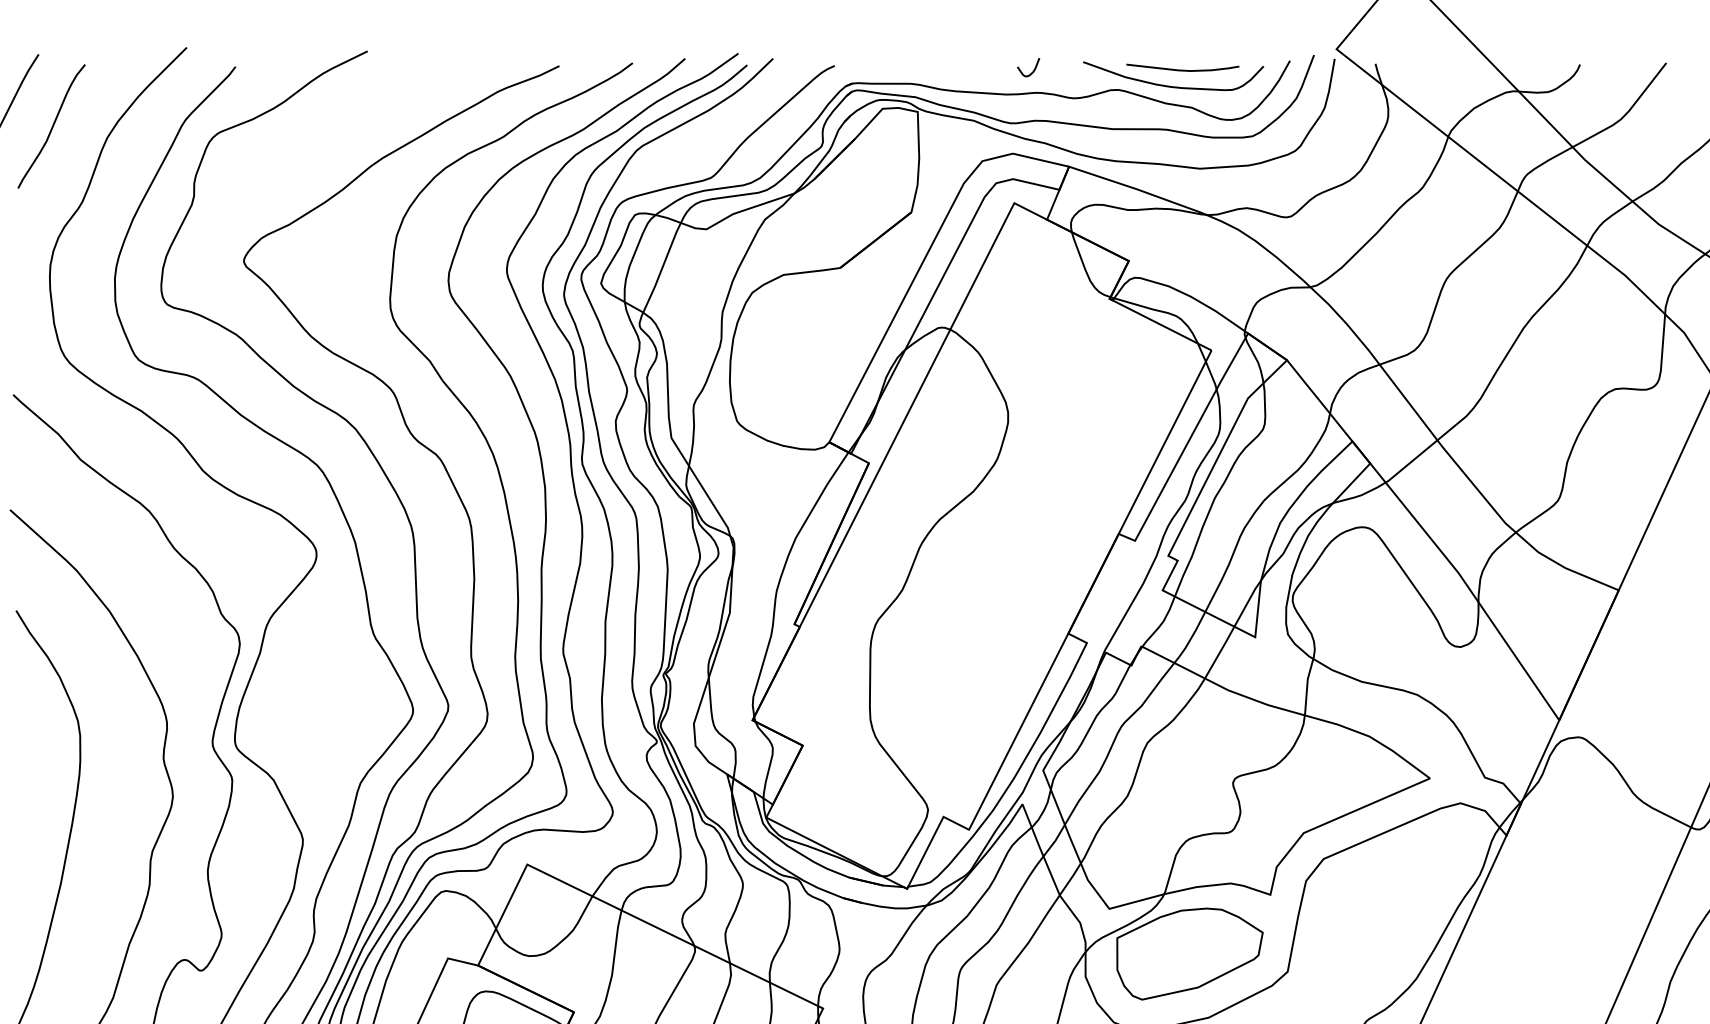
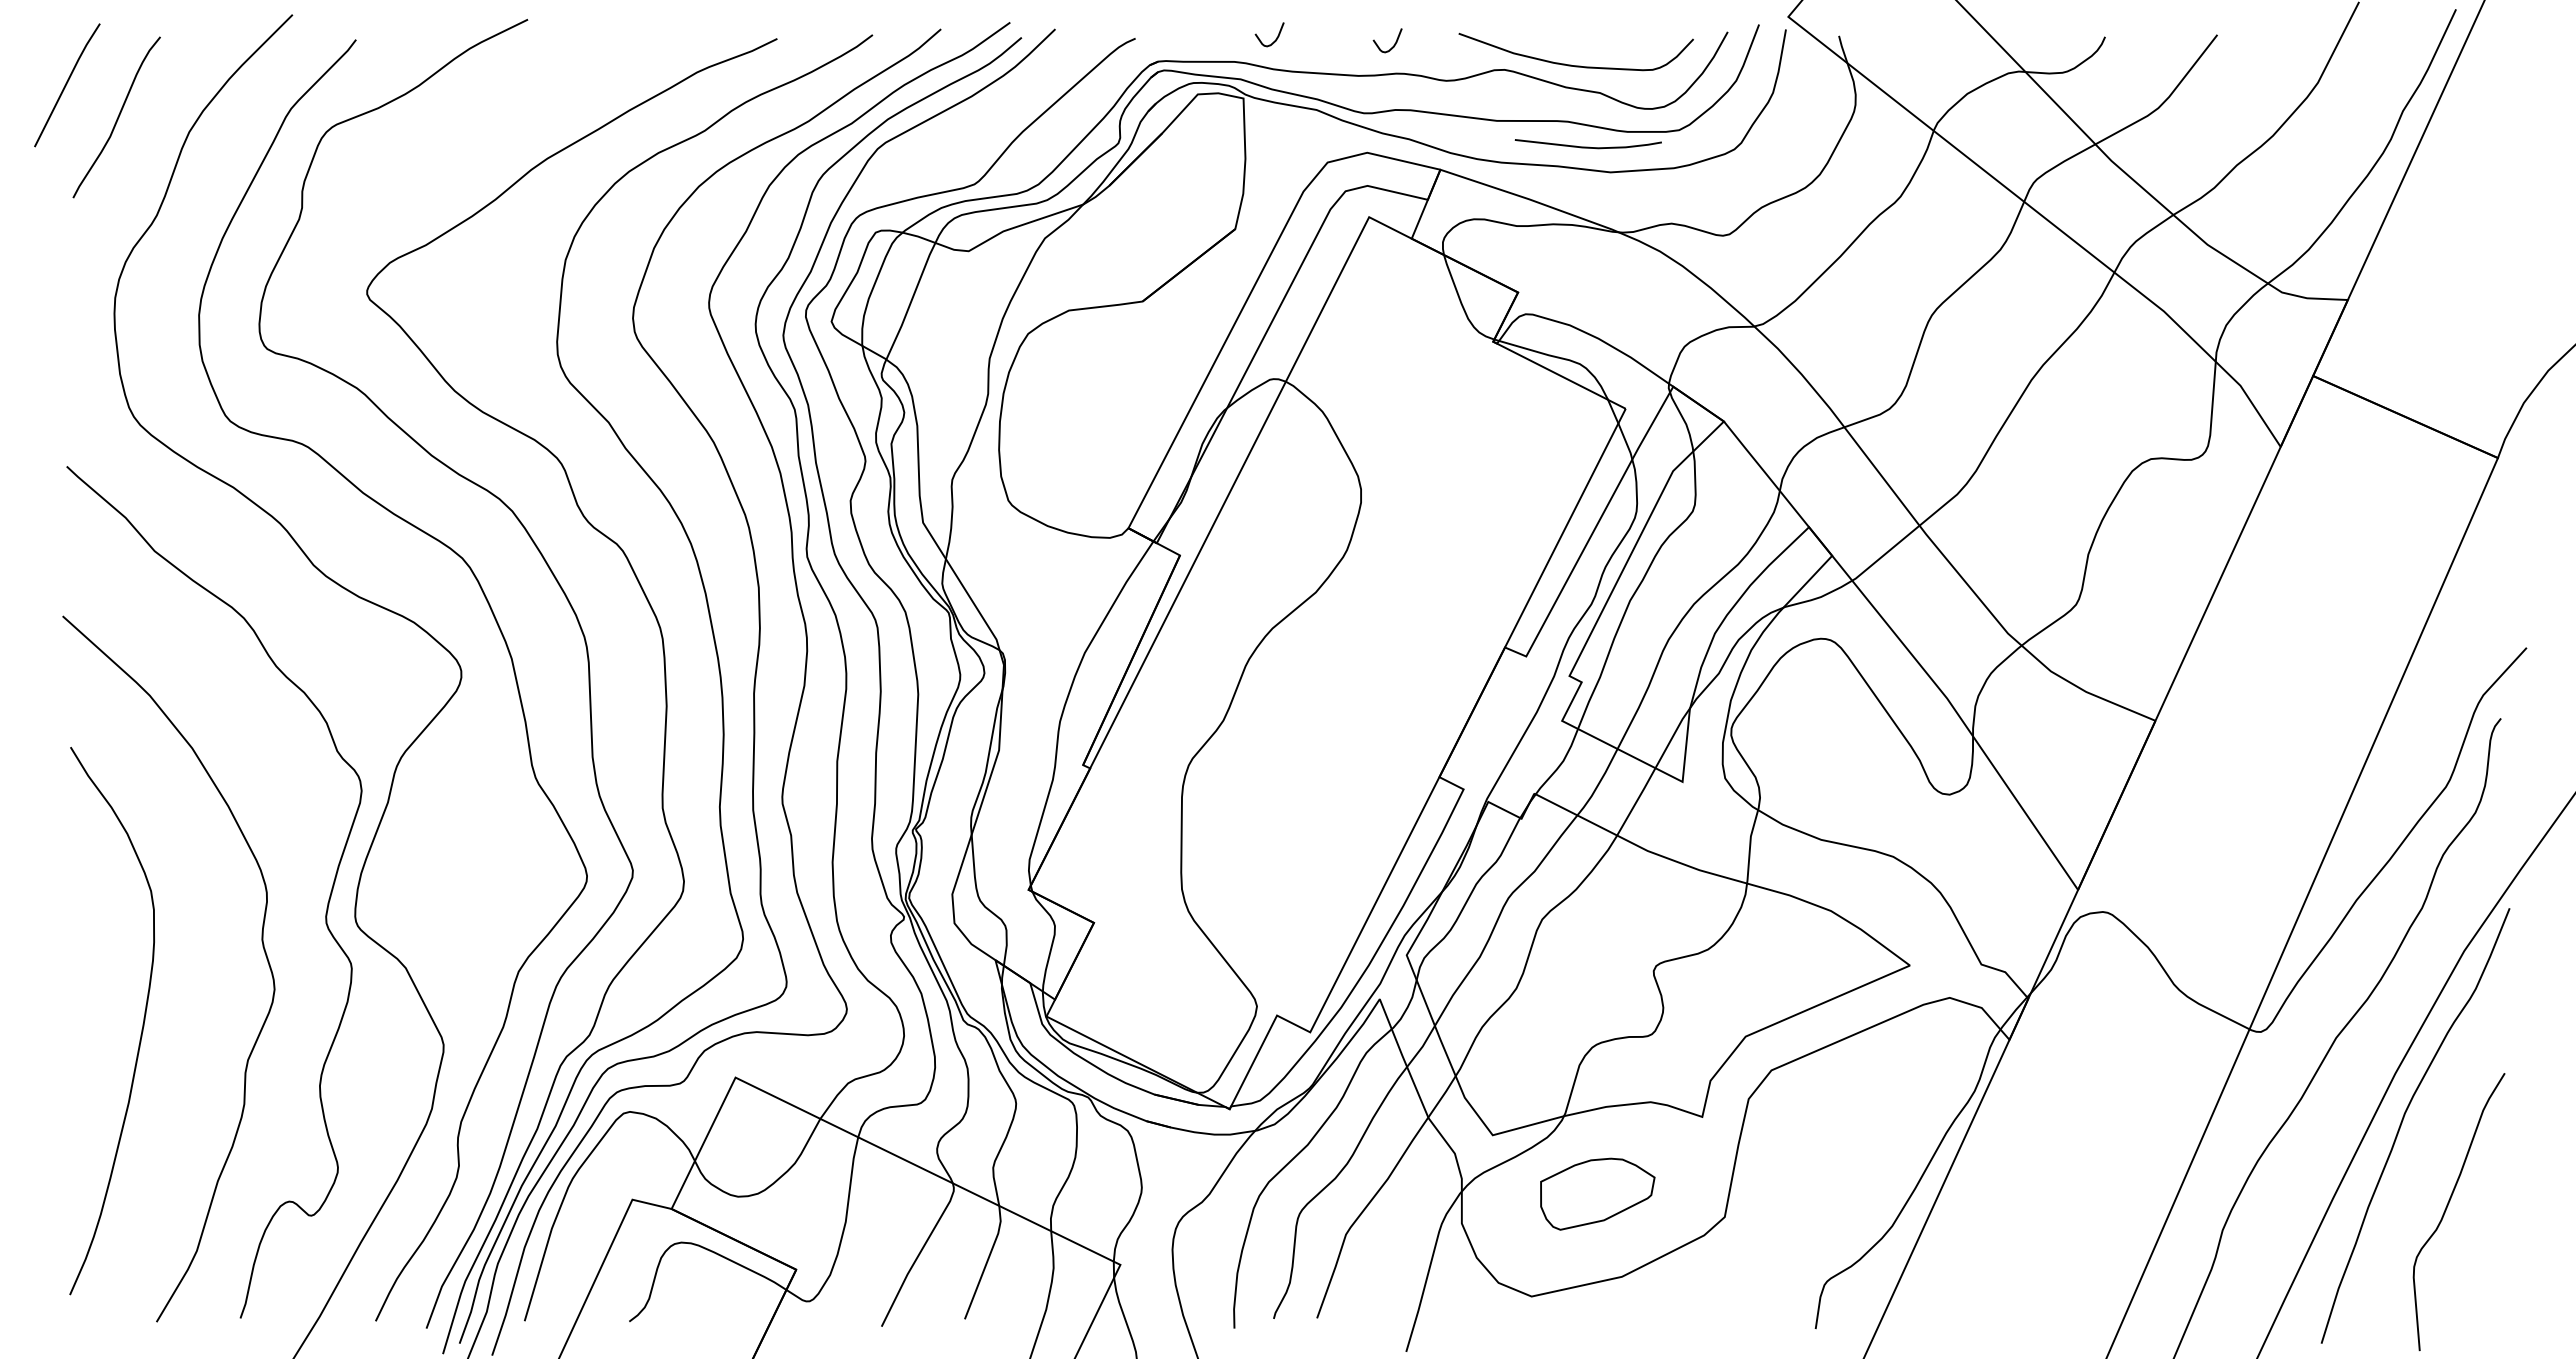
curve: (943, 65) -> (1276, 37), added
curve: (1182, 69) -> (1587, 146), moved
part: (1189, 954) -> (1597, 1194), size x0.6

